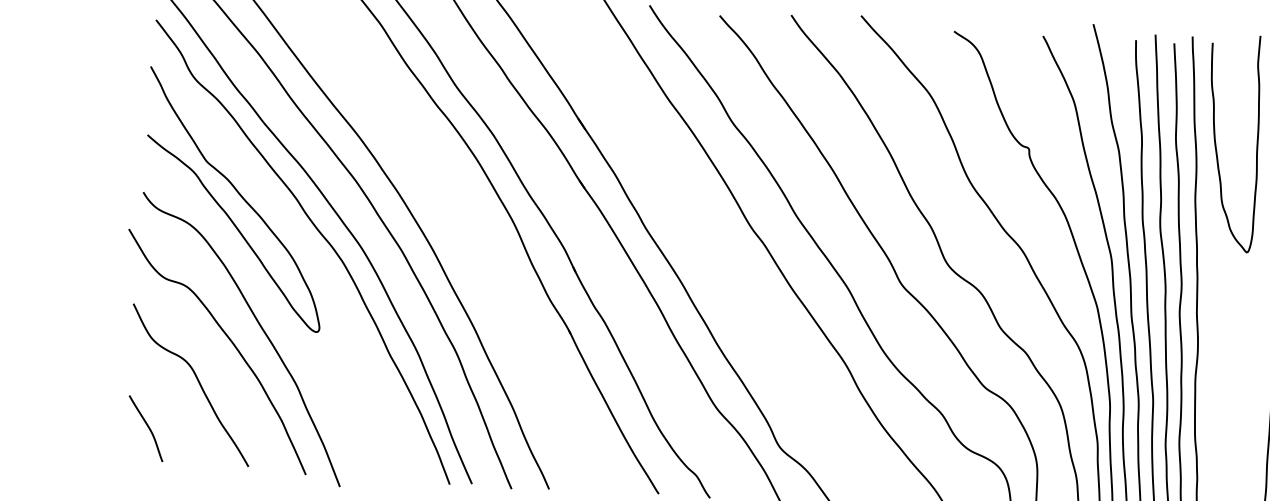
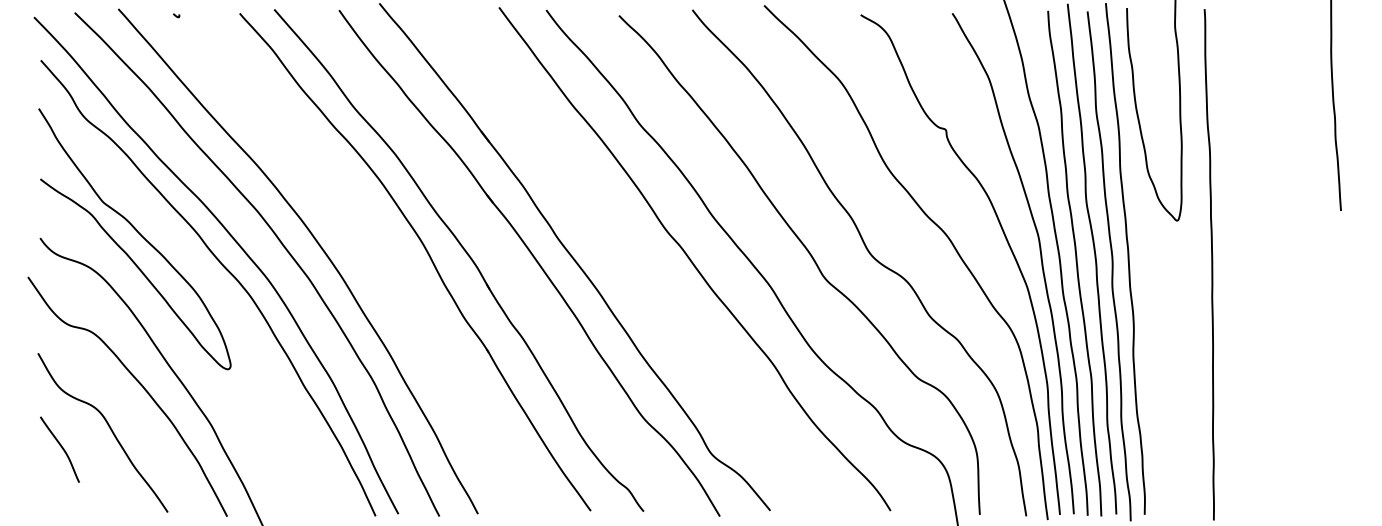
curve: (147, 427) -> (61, 448), moved

